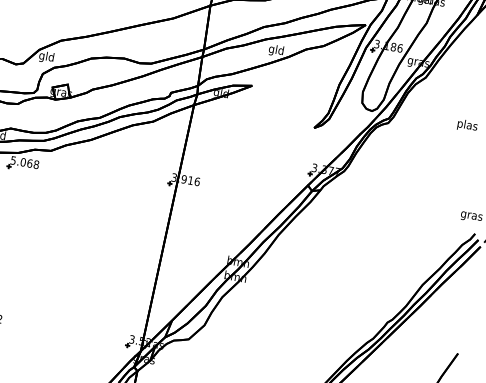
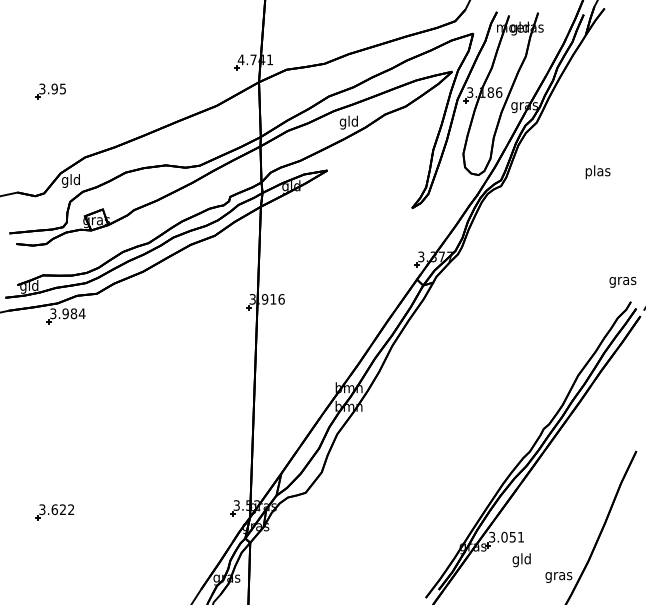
text: (24, 162) -> (67, 313), 5.068 -> 3.984

